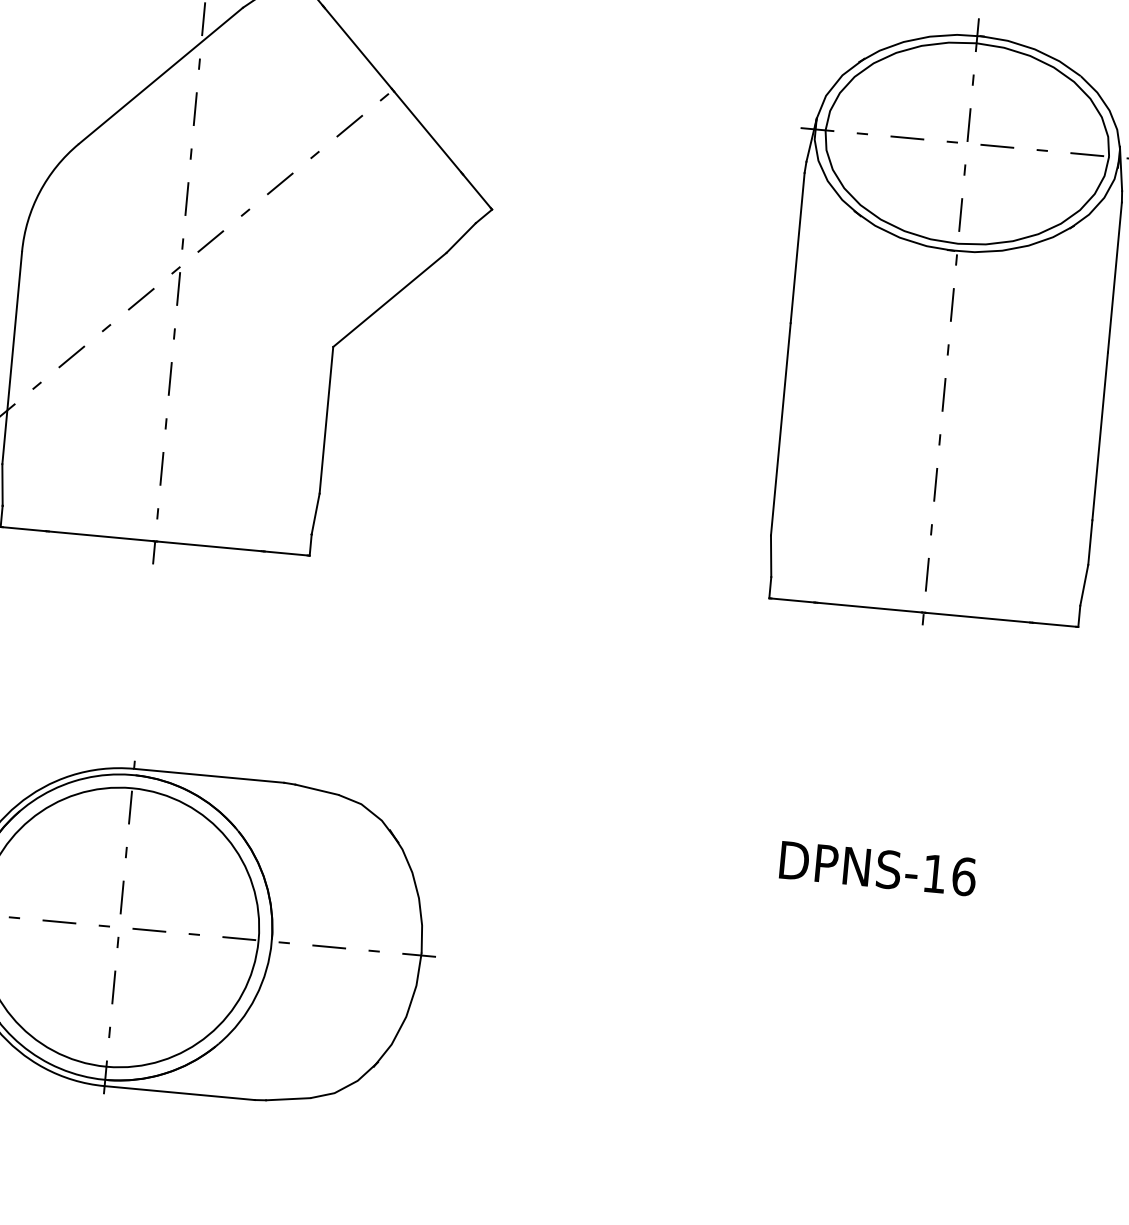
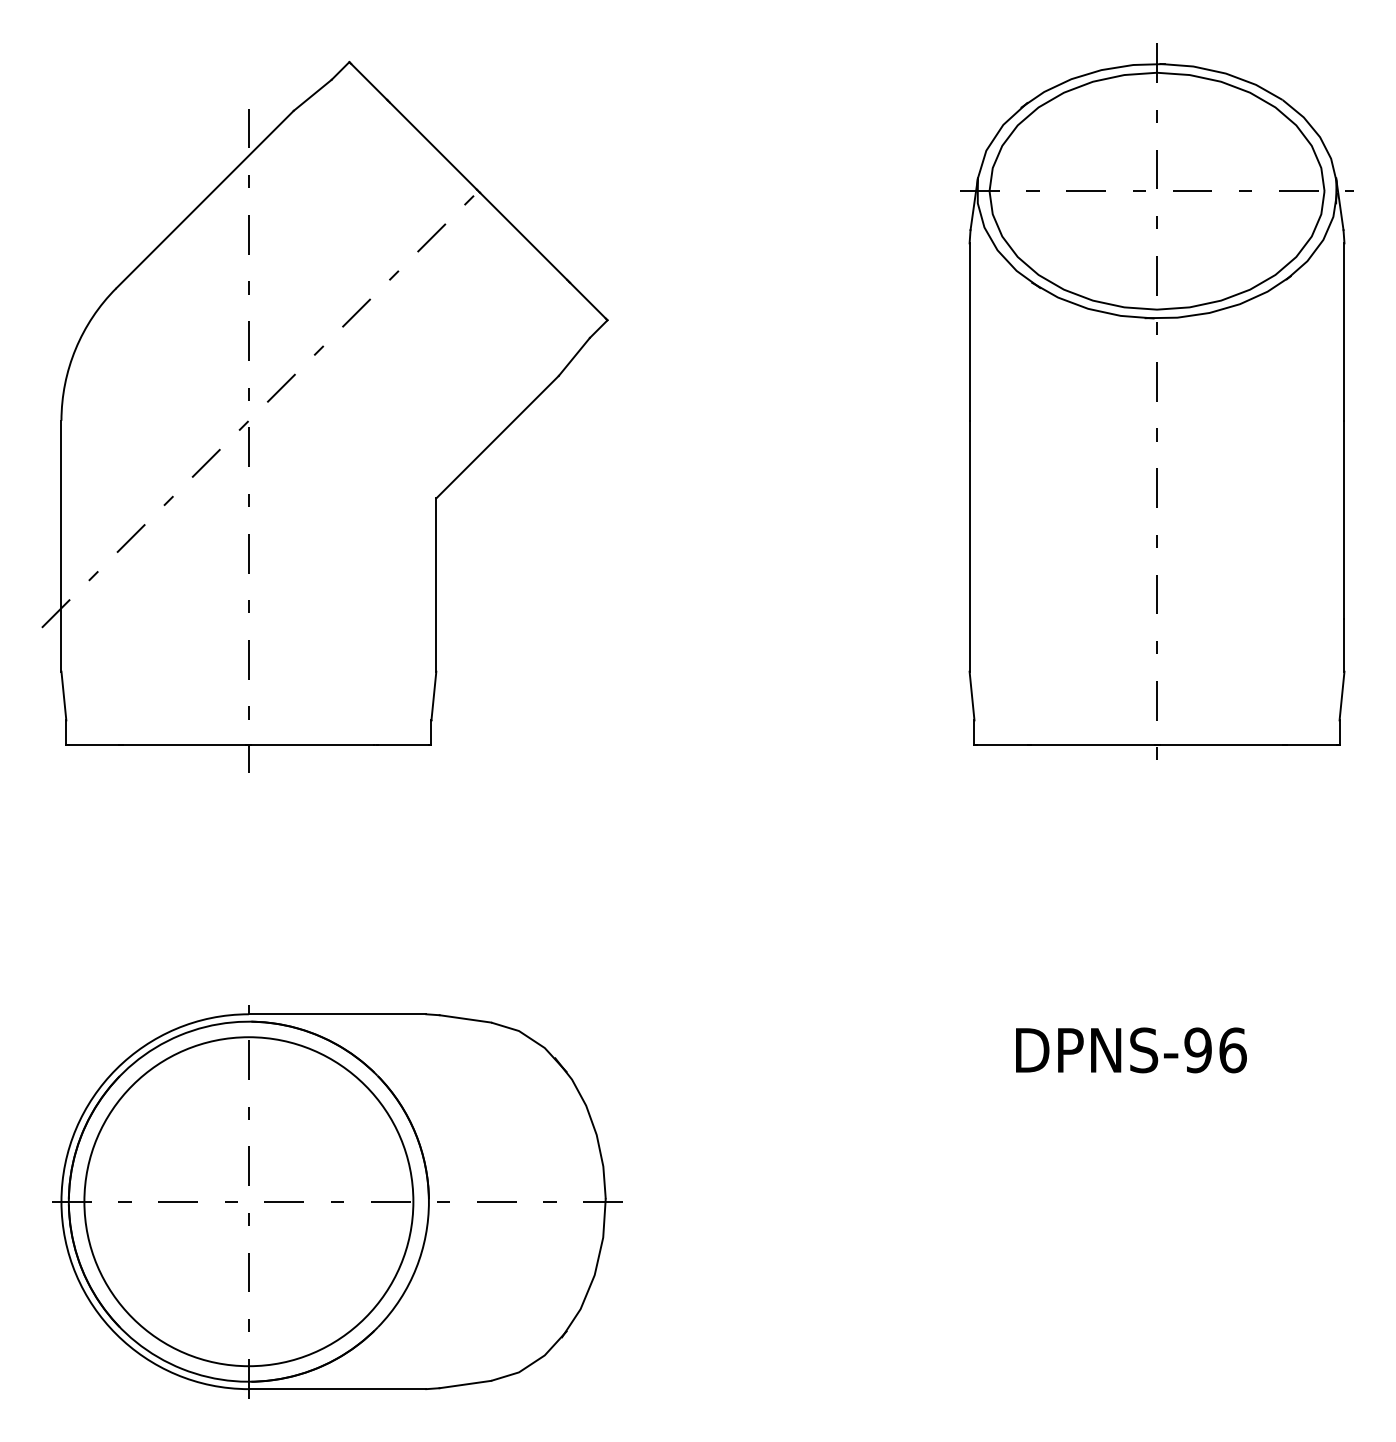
text: (934, 873) -> (1197, 1050), DPNS-16 -> DPNS-96

